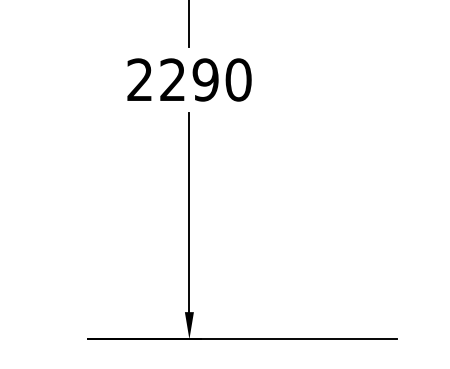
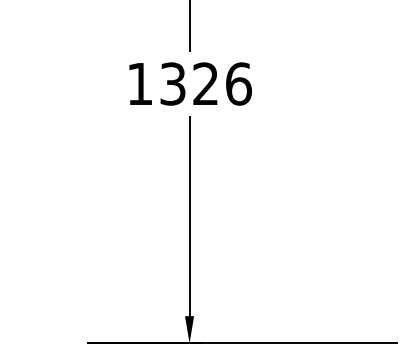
text: (189, 79) -> (189, 83), 2290 -> 1326

